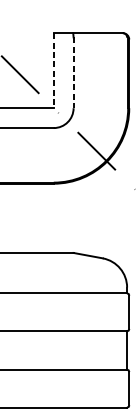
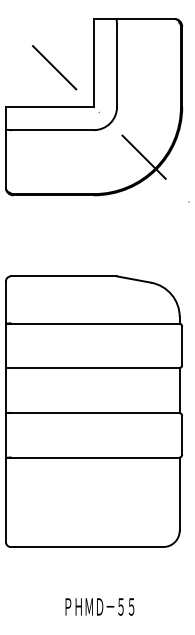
line: (53, 70) -> (93, 62), dashed -> solid
line: (73, 72) -> (117, 65), dashed -> solid

